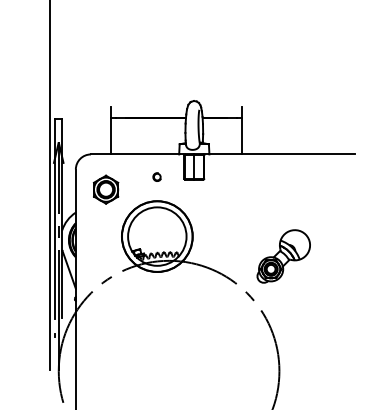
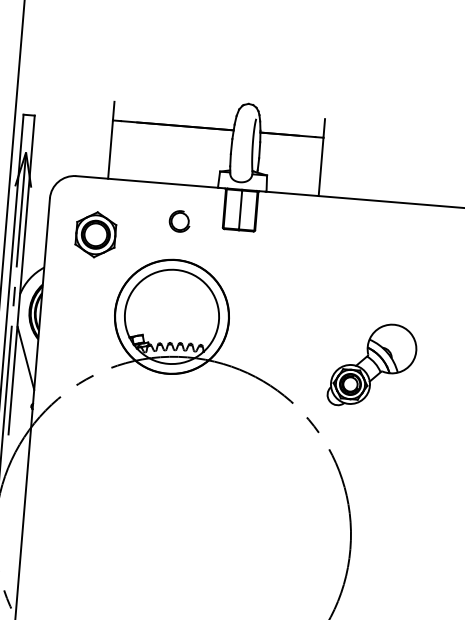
part: (156, 176) -> (178, 220), size x1.6

